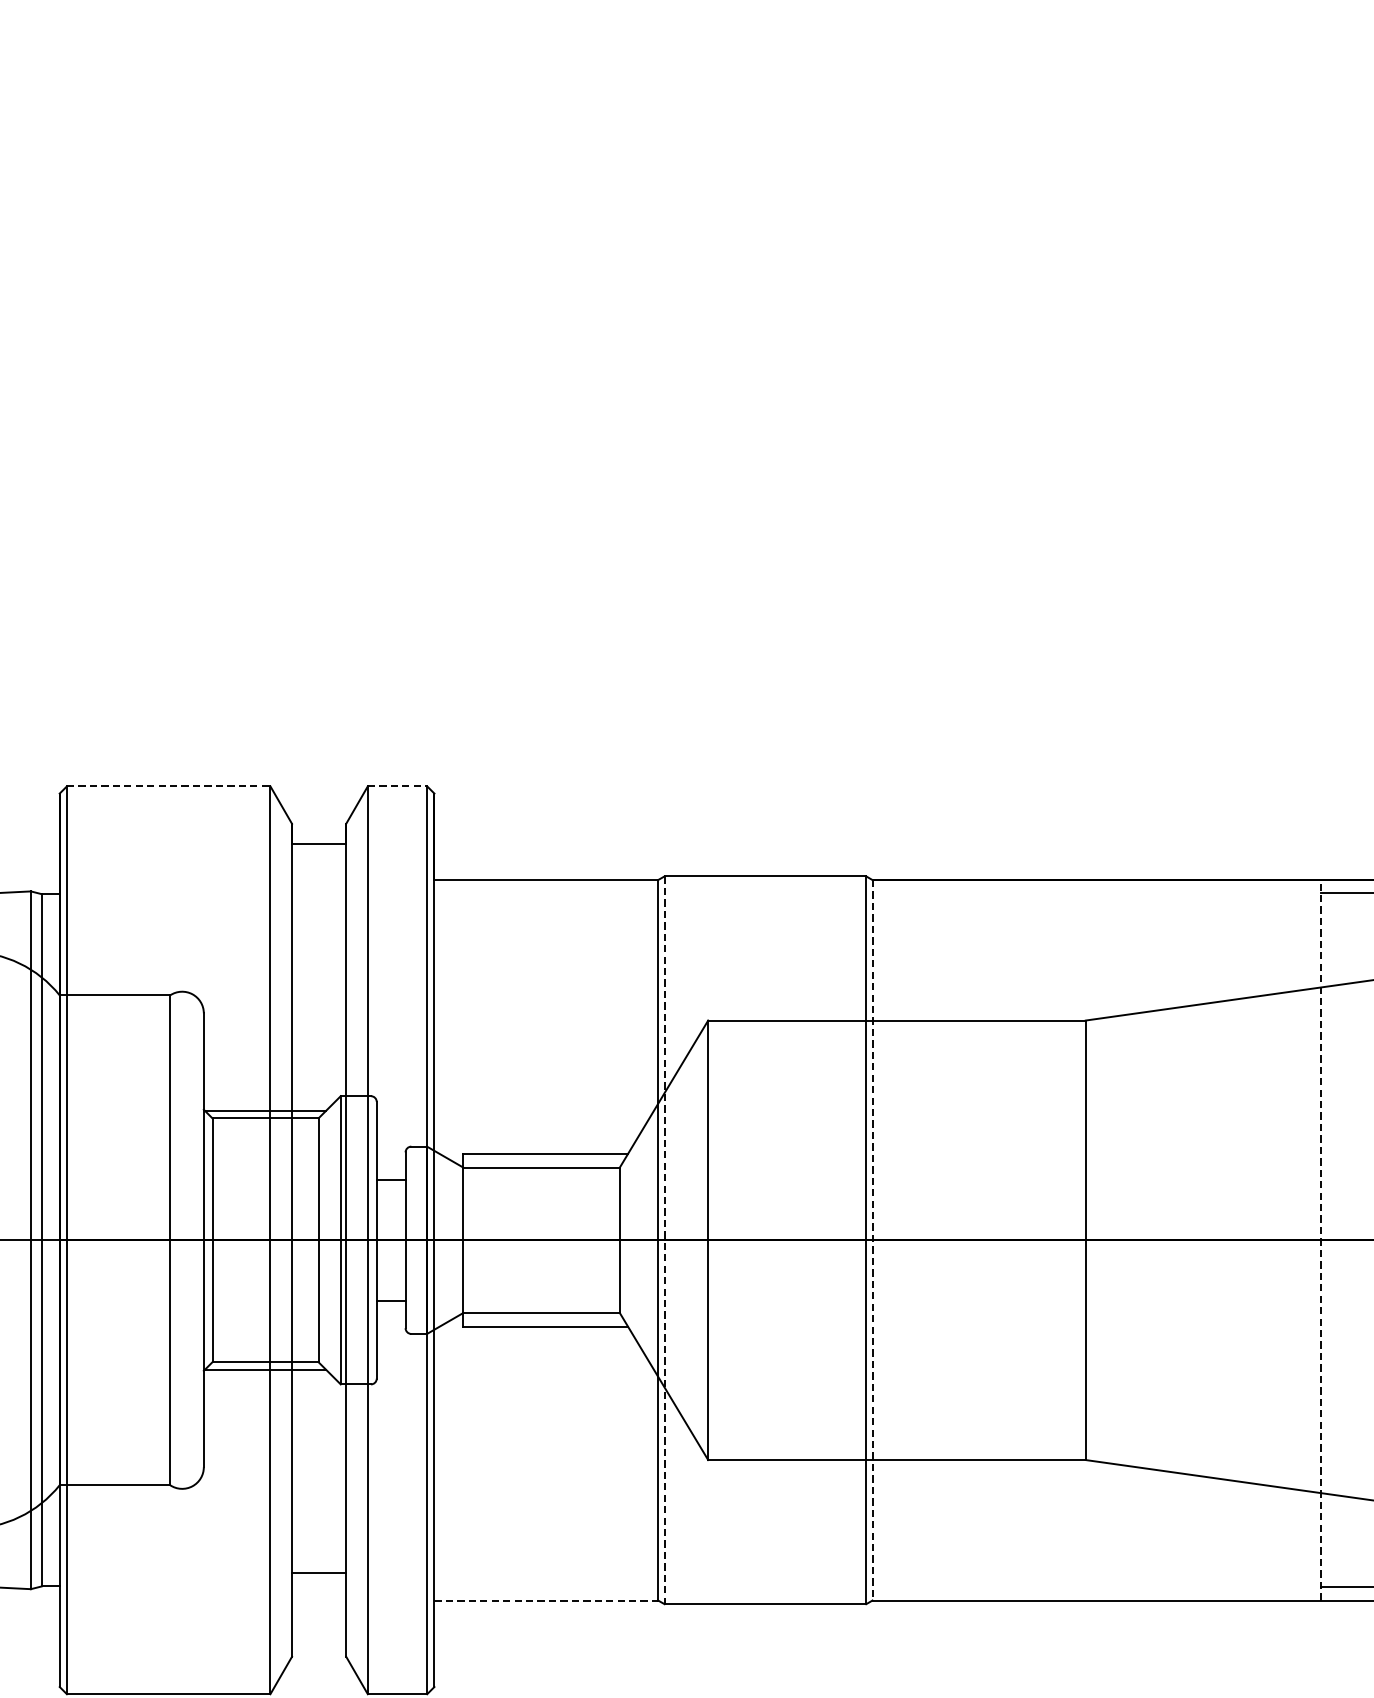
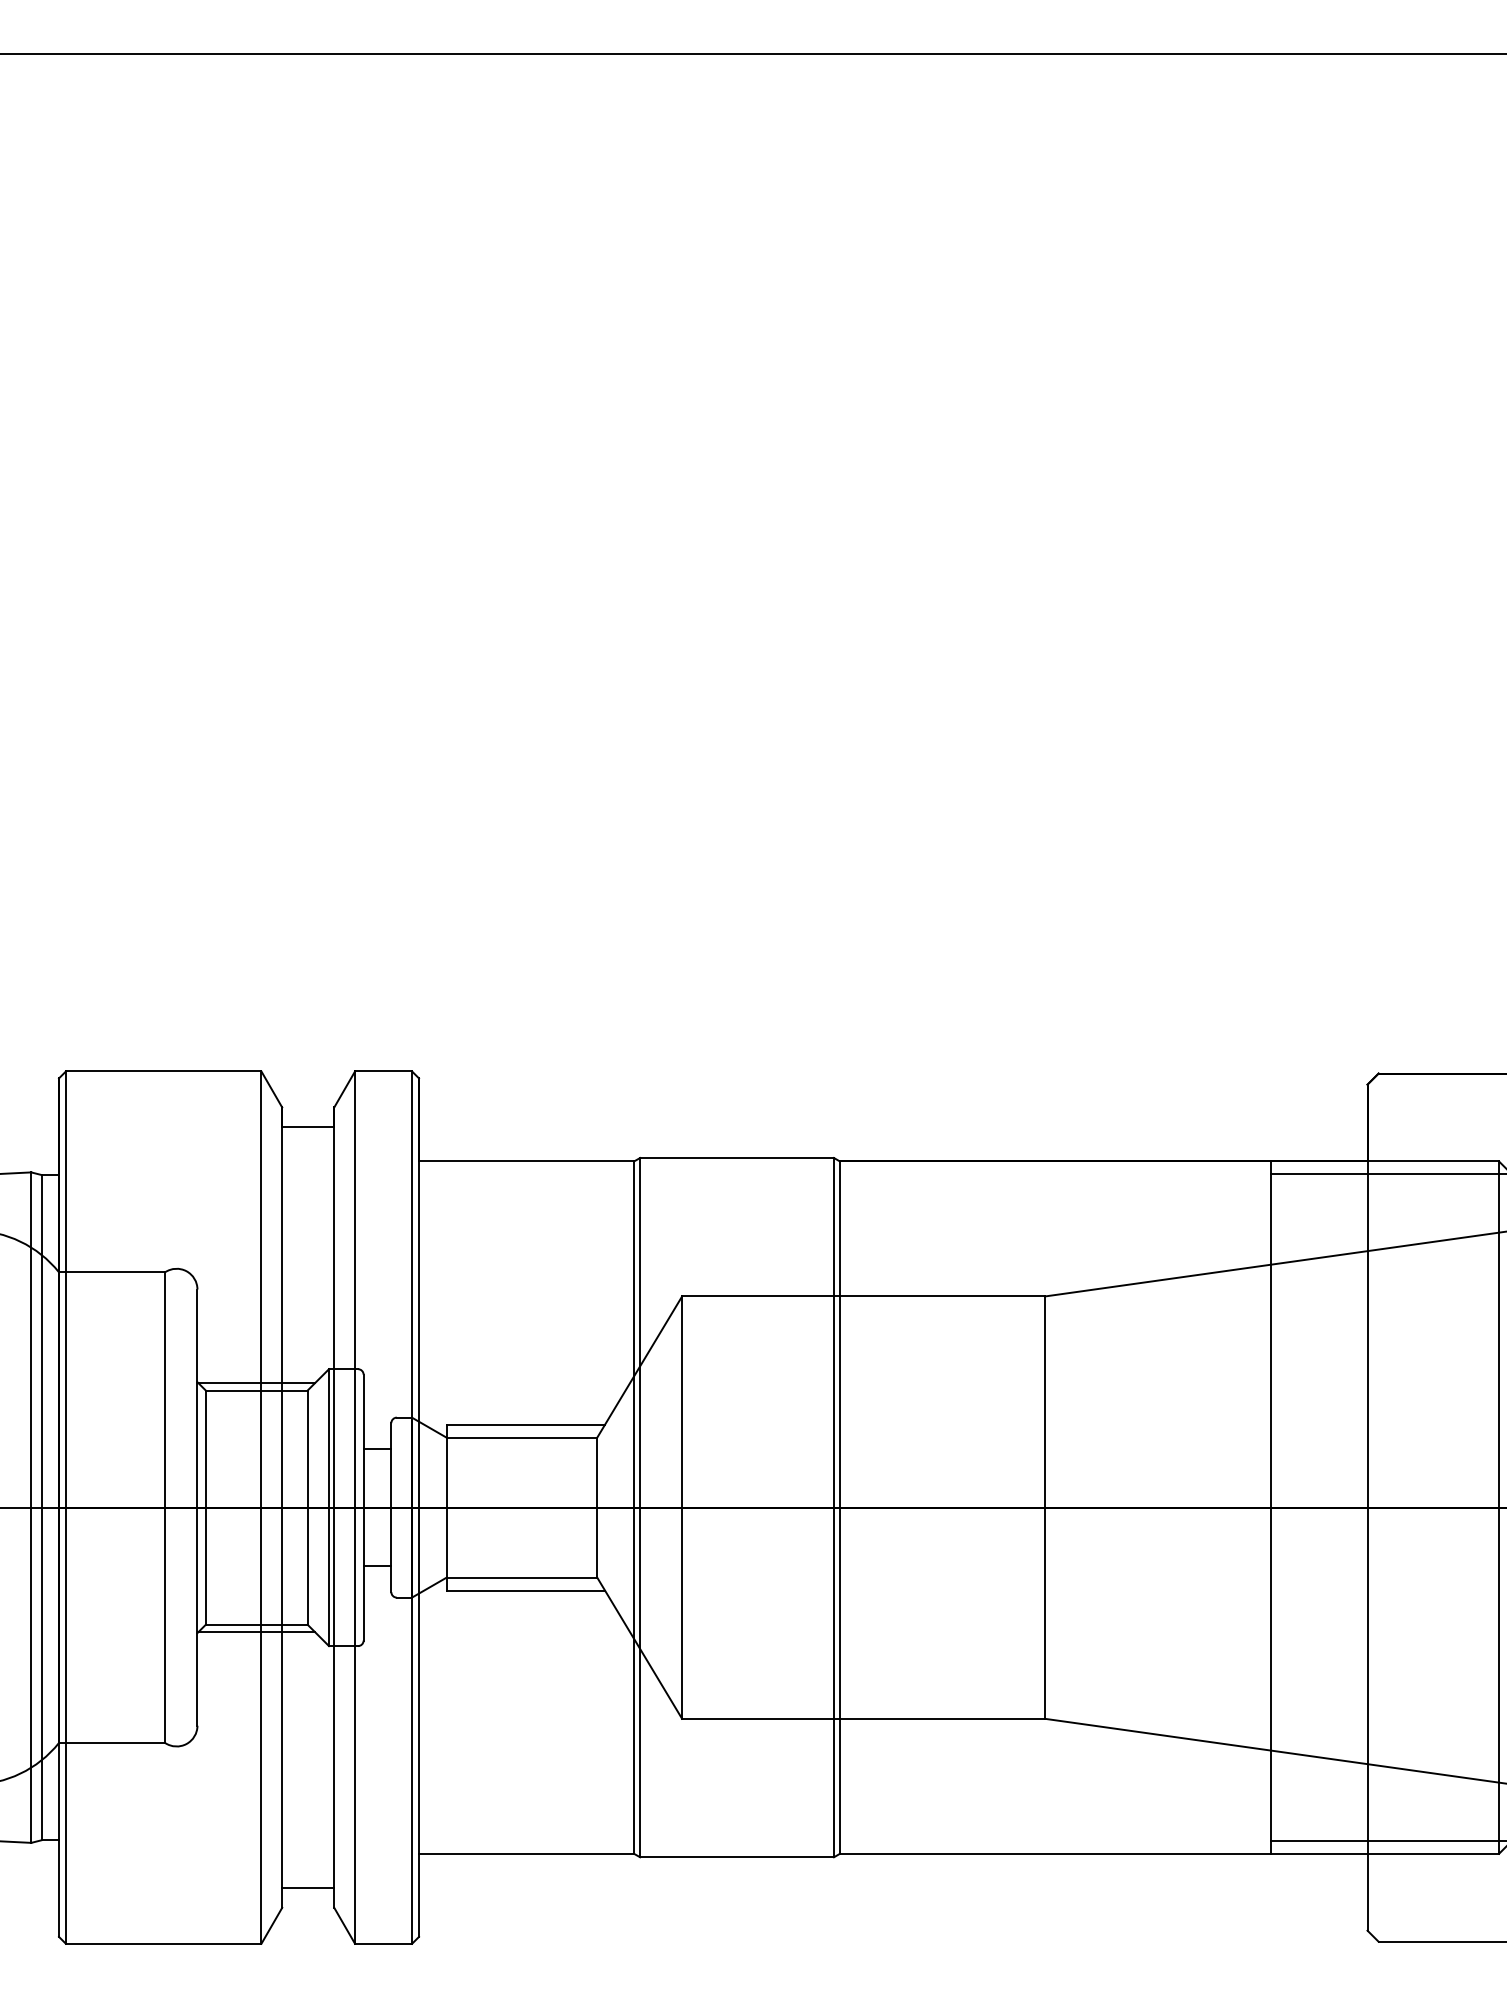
line: (168, 786) -> (163, 1071), dashed -> solid
line: (397, 786) -> (383, 1071), dashed -> solid
line: (664, 1240) -> (640, 1507), dashed -> solid
line: (1320, 1240) -> (1270, 1507), dashed -> solid
line: (872, 1241) -> (839, 1508), dashed -> solid
line: (319, 1573) -> (308, 1888), moved
line: (546, 1600) -> (526, 1853), dashed -> solid

